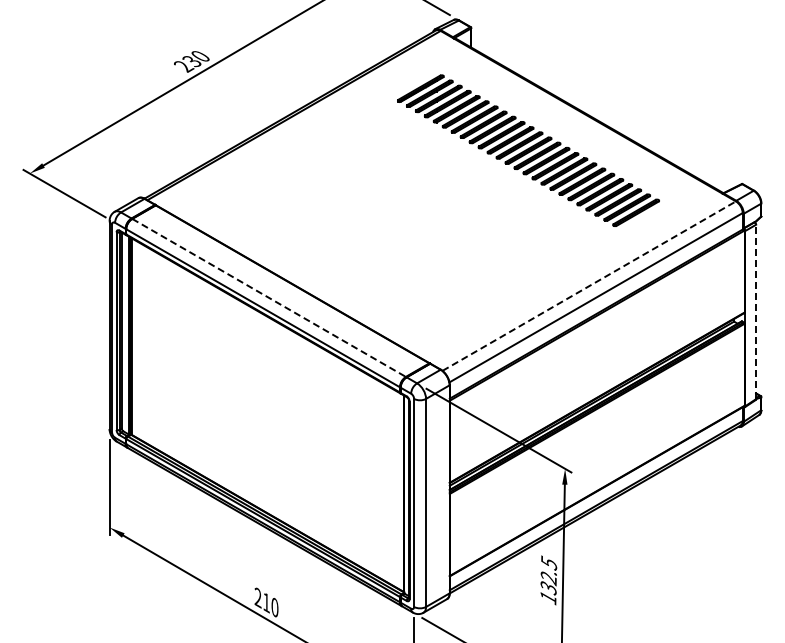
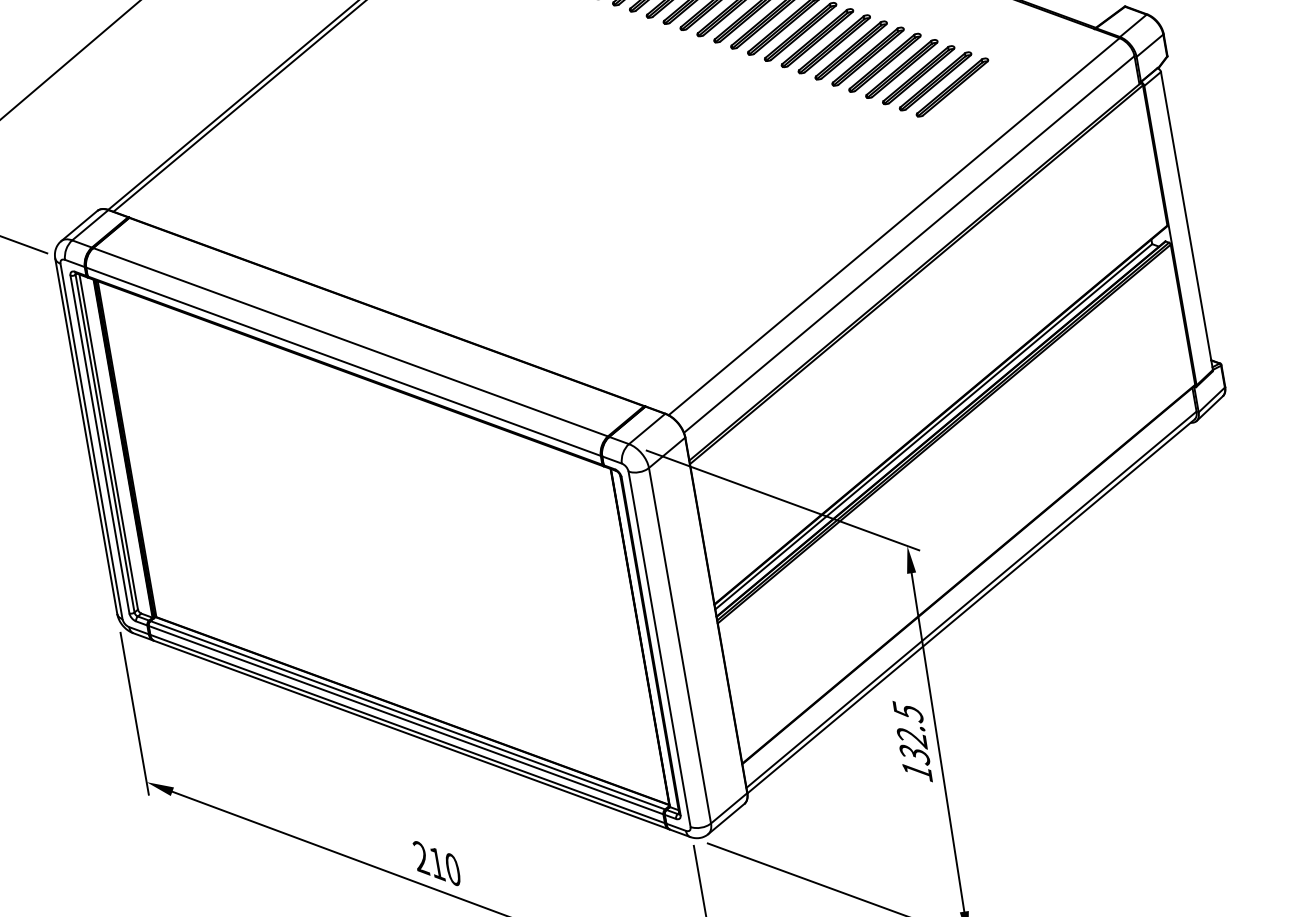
line: (589, 285) -> (894, 225), dashed -> solid
line: (269, 297) -> (351, 341), dashed -> solid
line: (756, 311) -> (1187, 220), dashed -> solid

